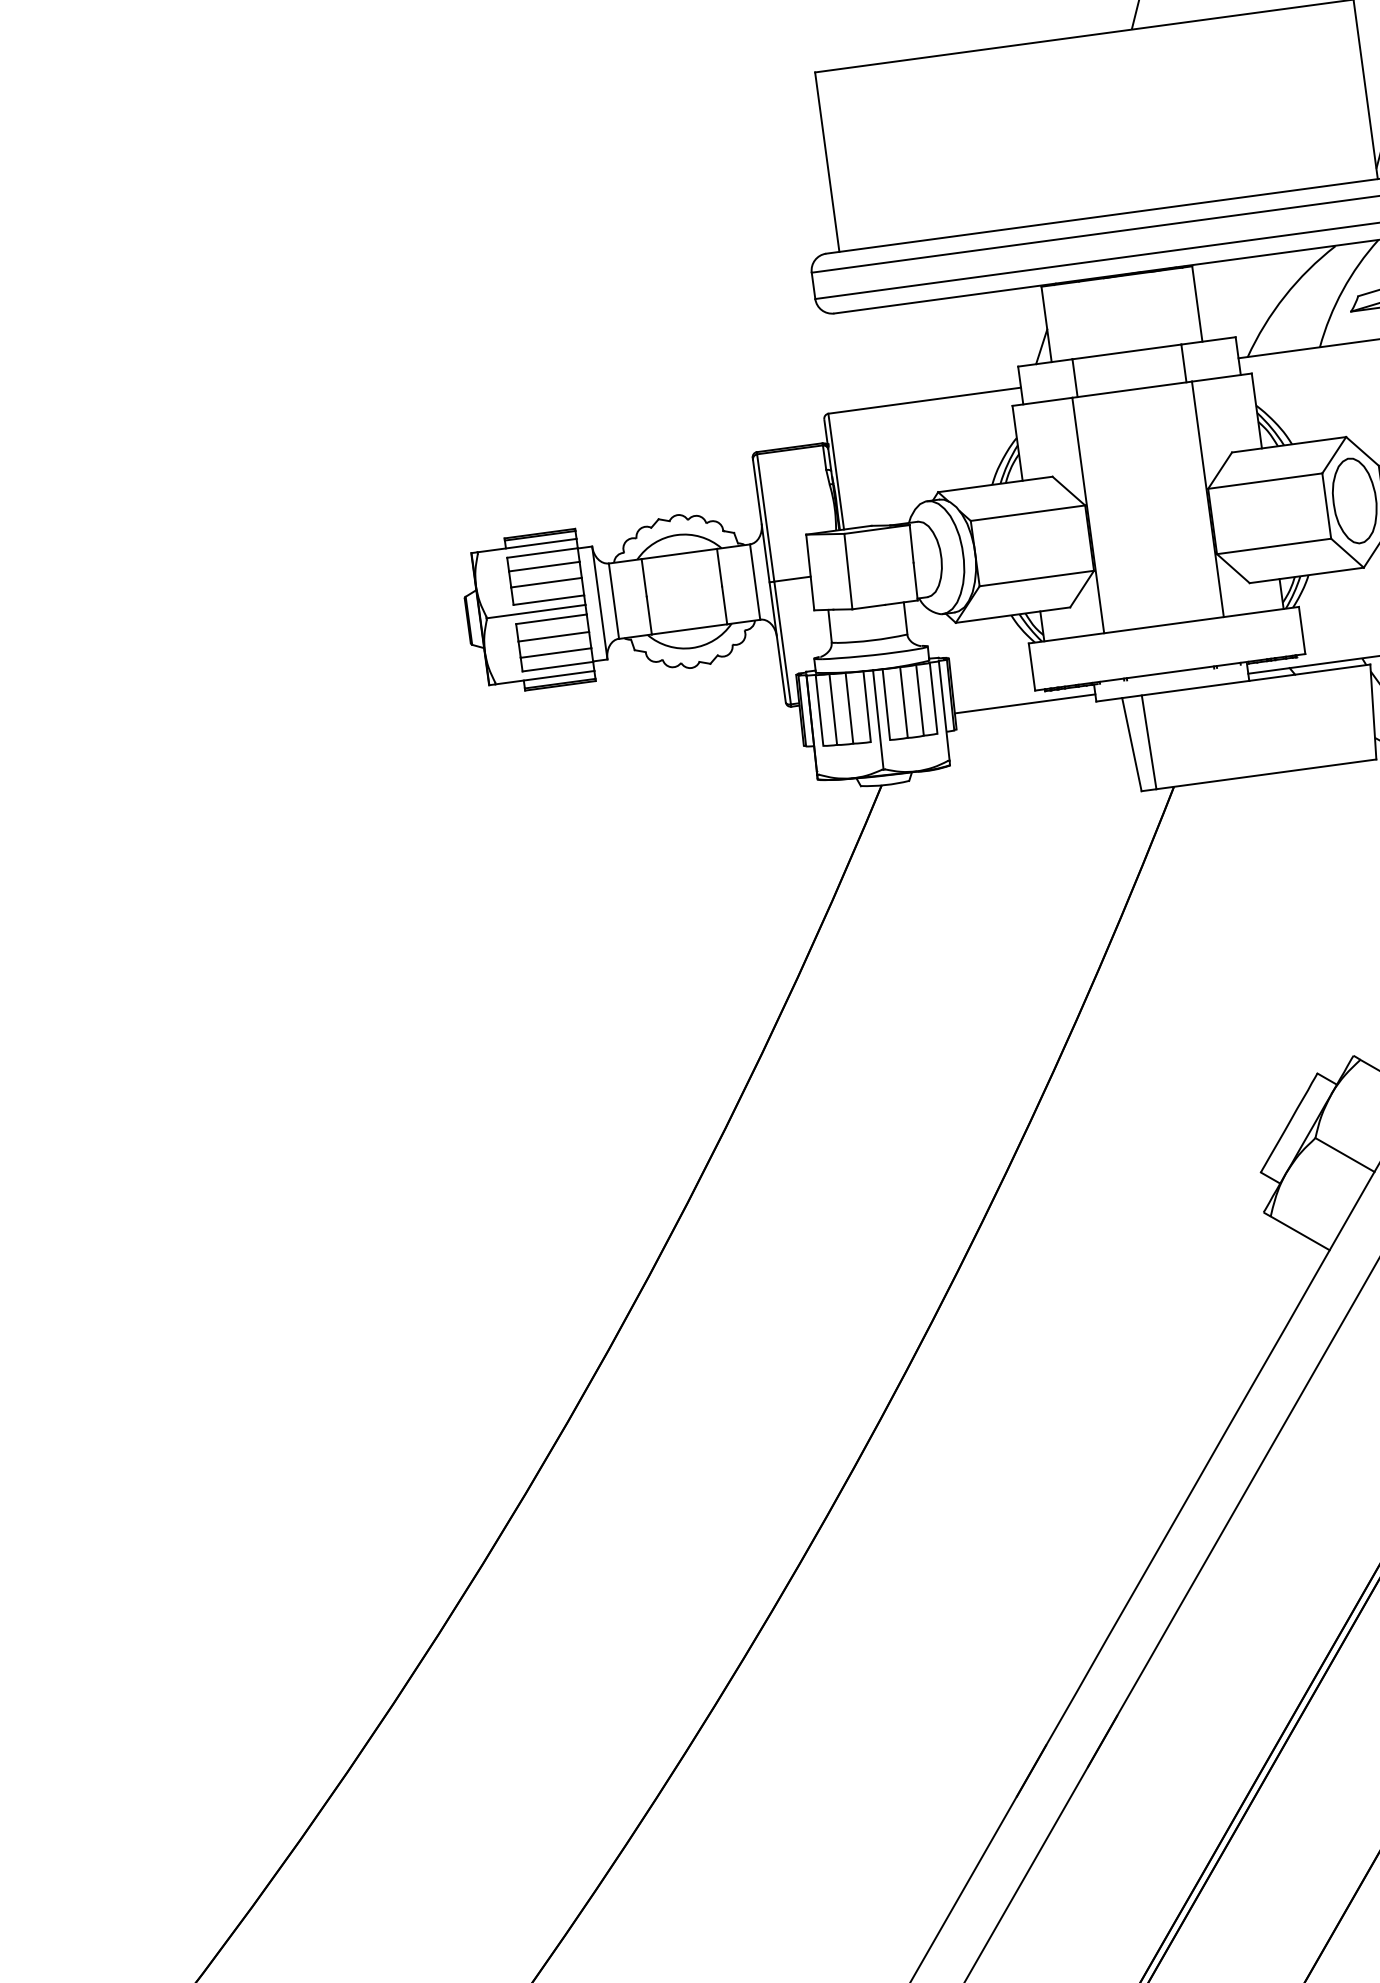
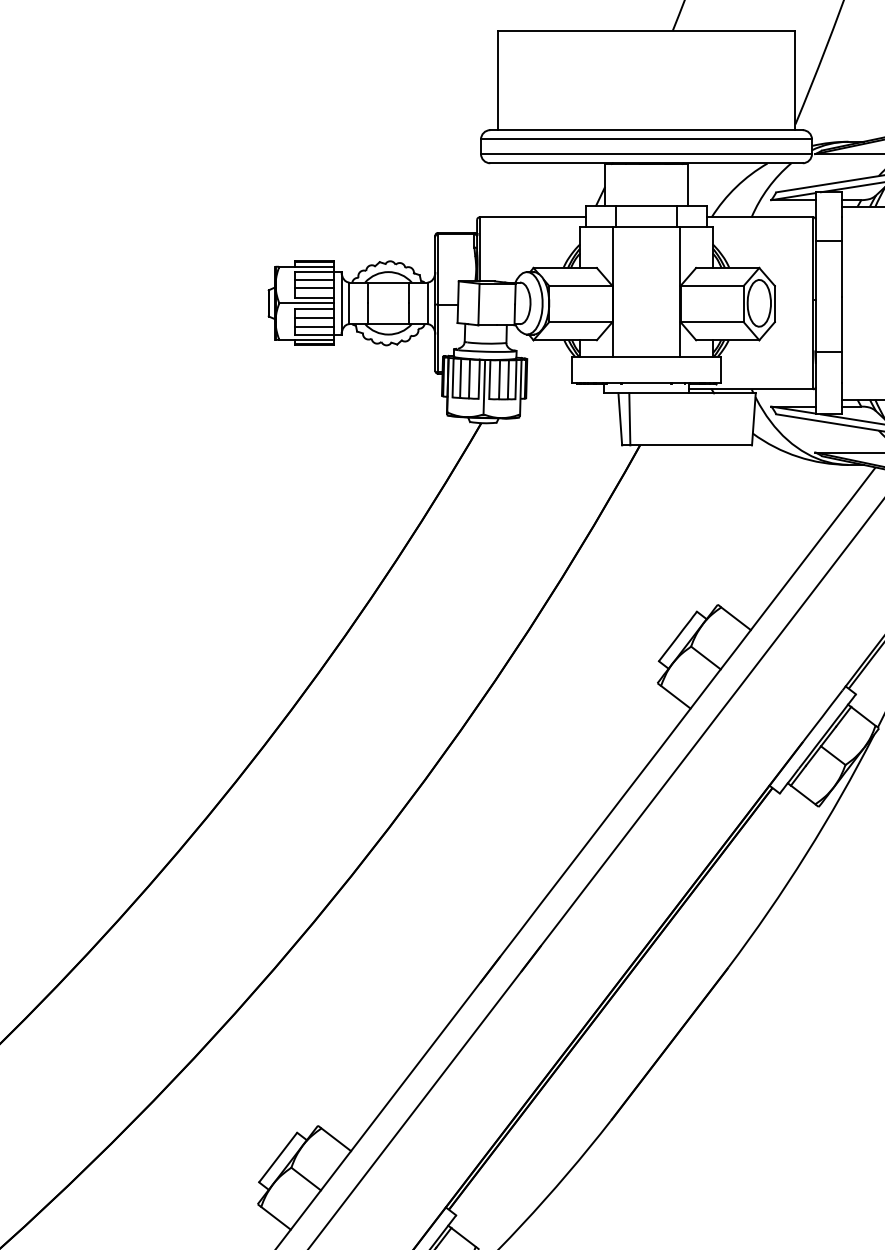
line: (1025, 704) -> (565, 389), removed

